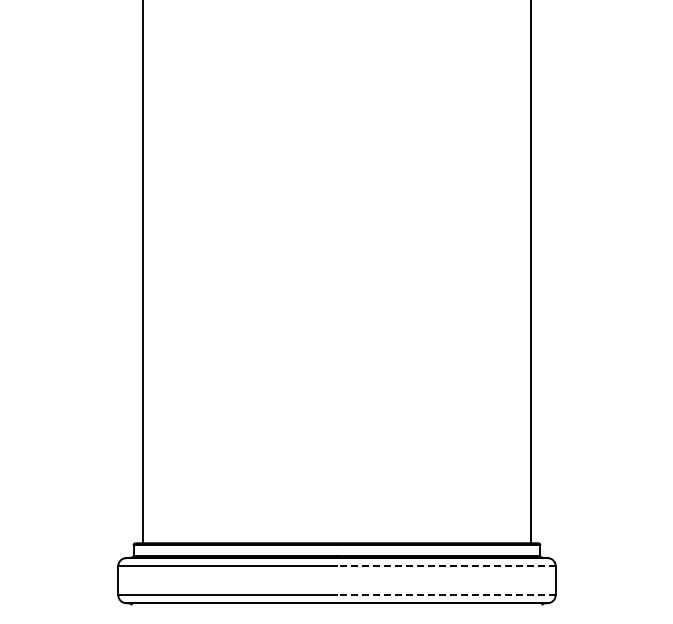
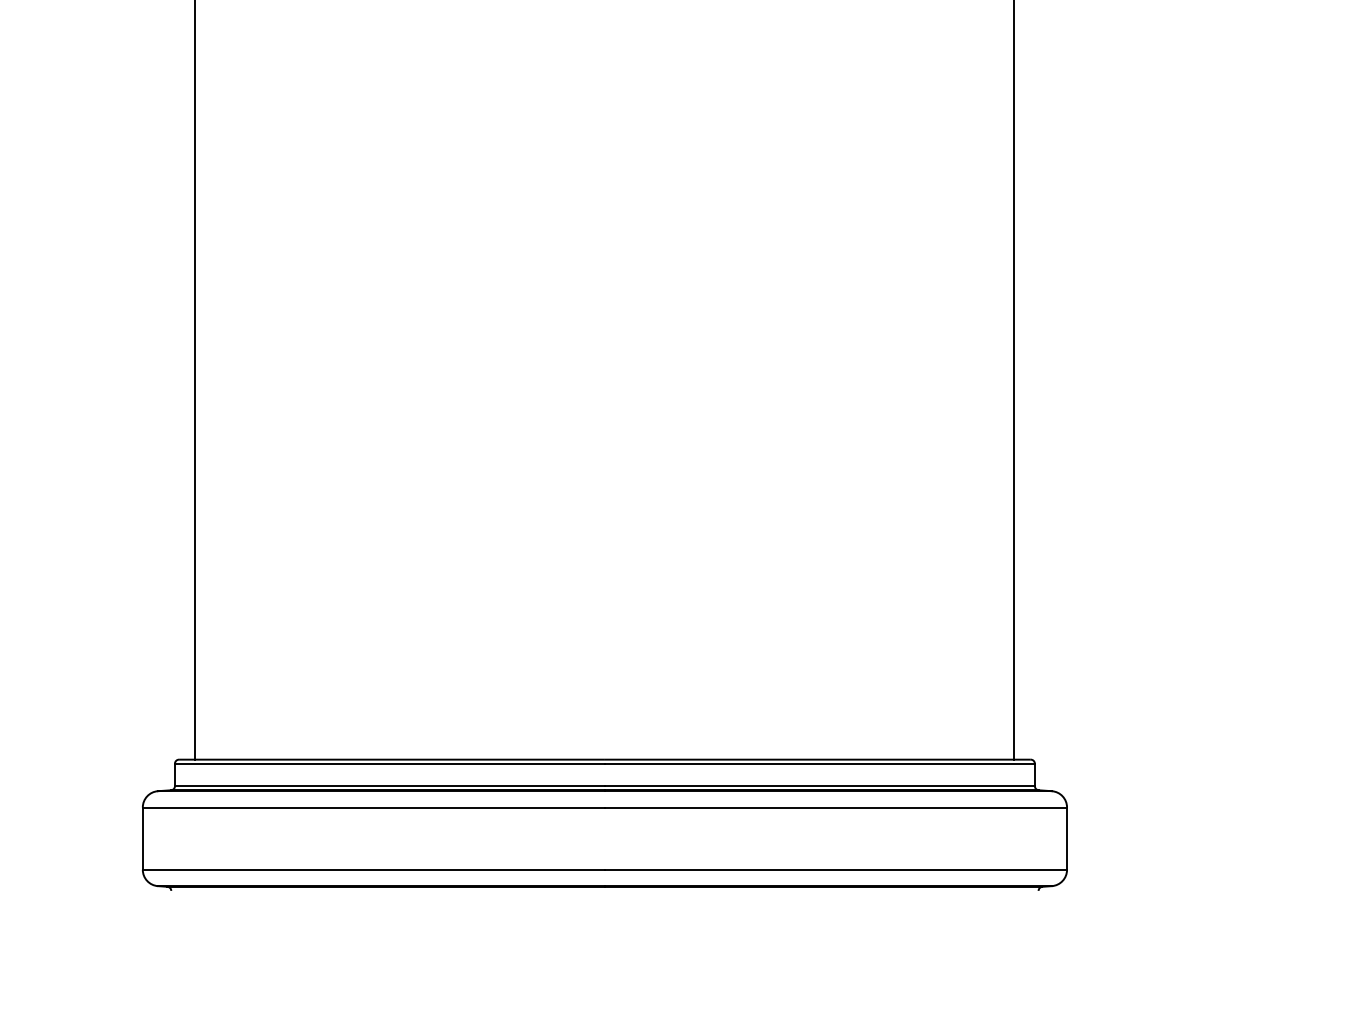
line: (445, 565) -> (834, 806), dashed -> solid
line: (445, 595) -> (834, 870), dashed -> solid

